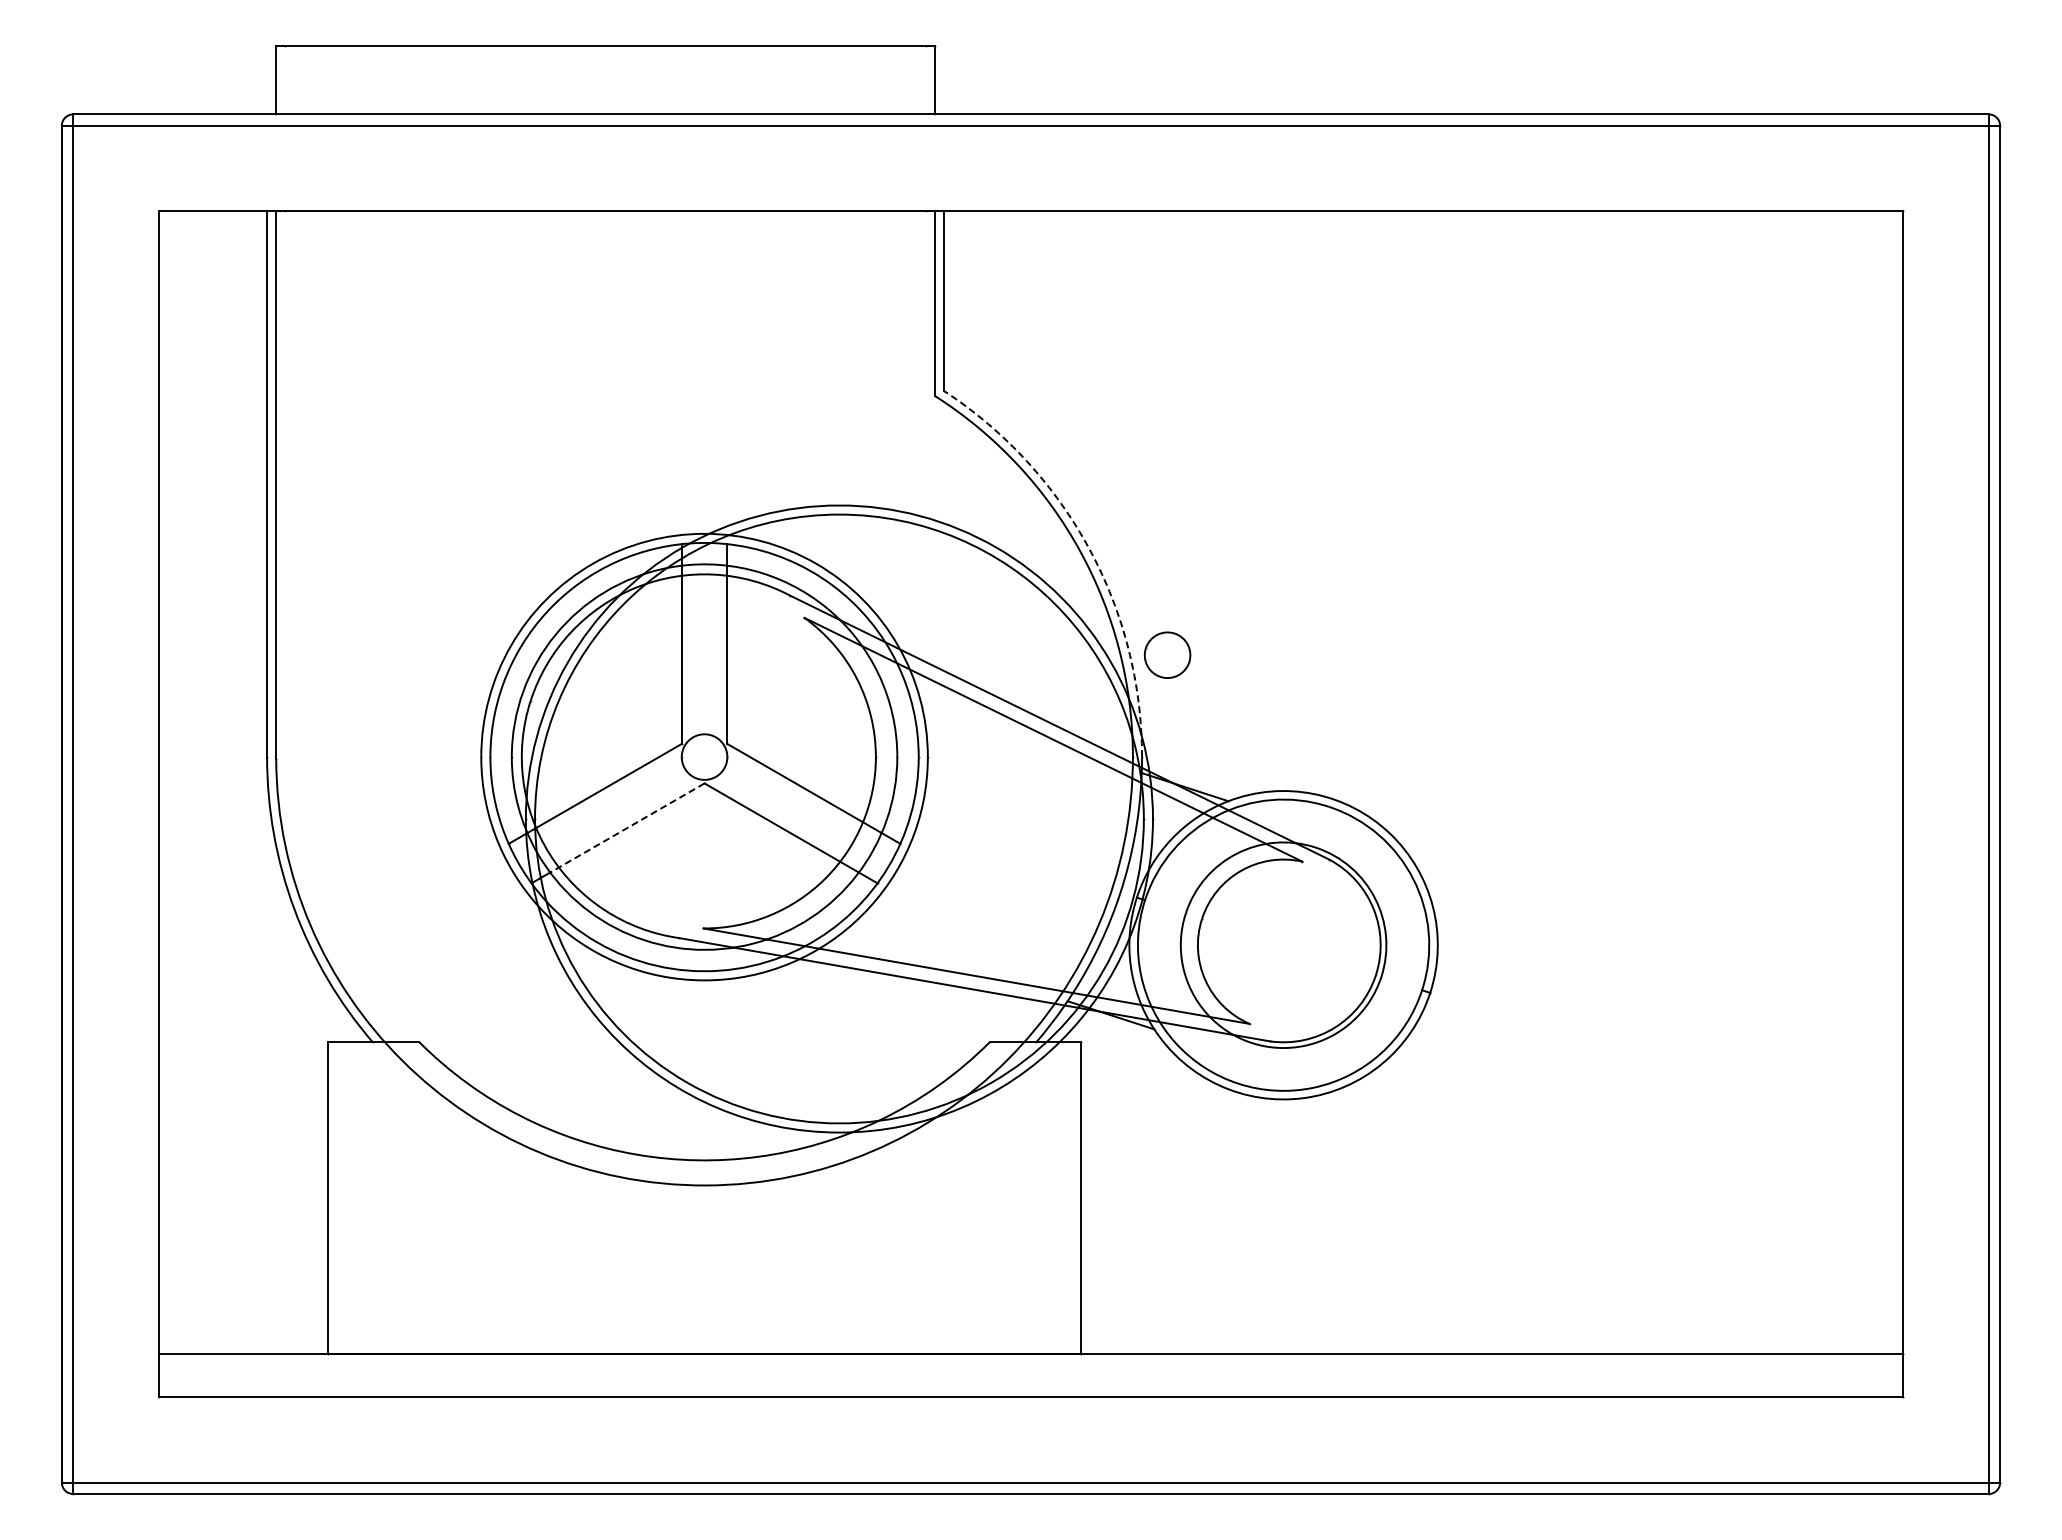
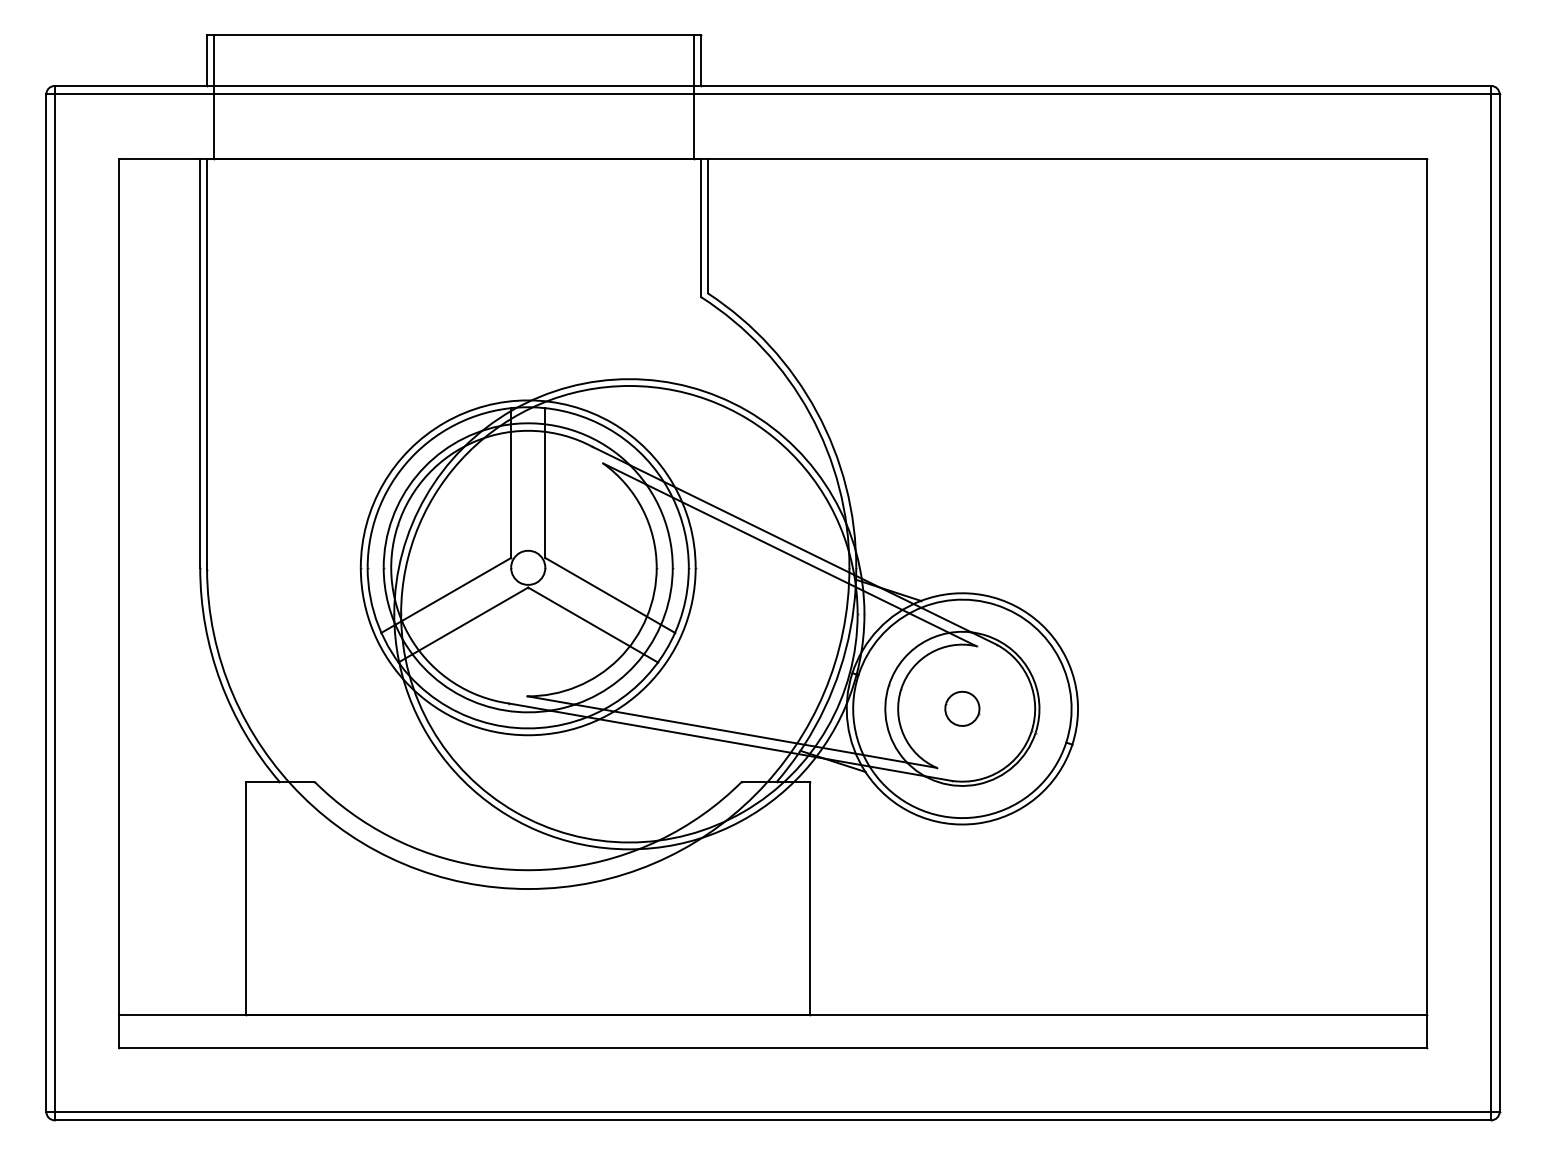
line: (285, 128) -> (214, 96), added
line: (926, 128) -> (694, 96), added
arc: (1089, 549) -> (816, 412), dashed -> solid
part: (1167, 654) -> (962, 708), moved
line: (626, 828) -> (469, 621), dashed -> solid

